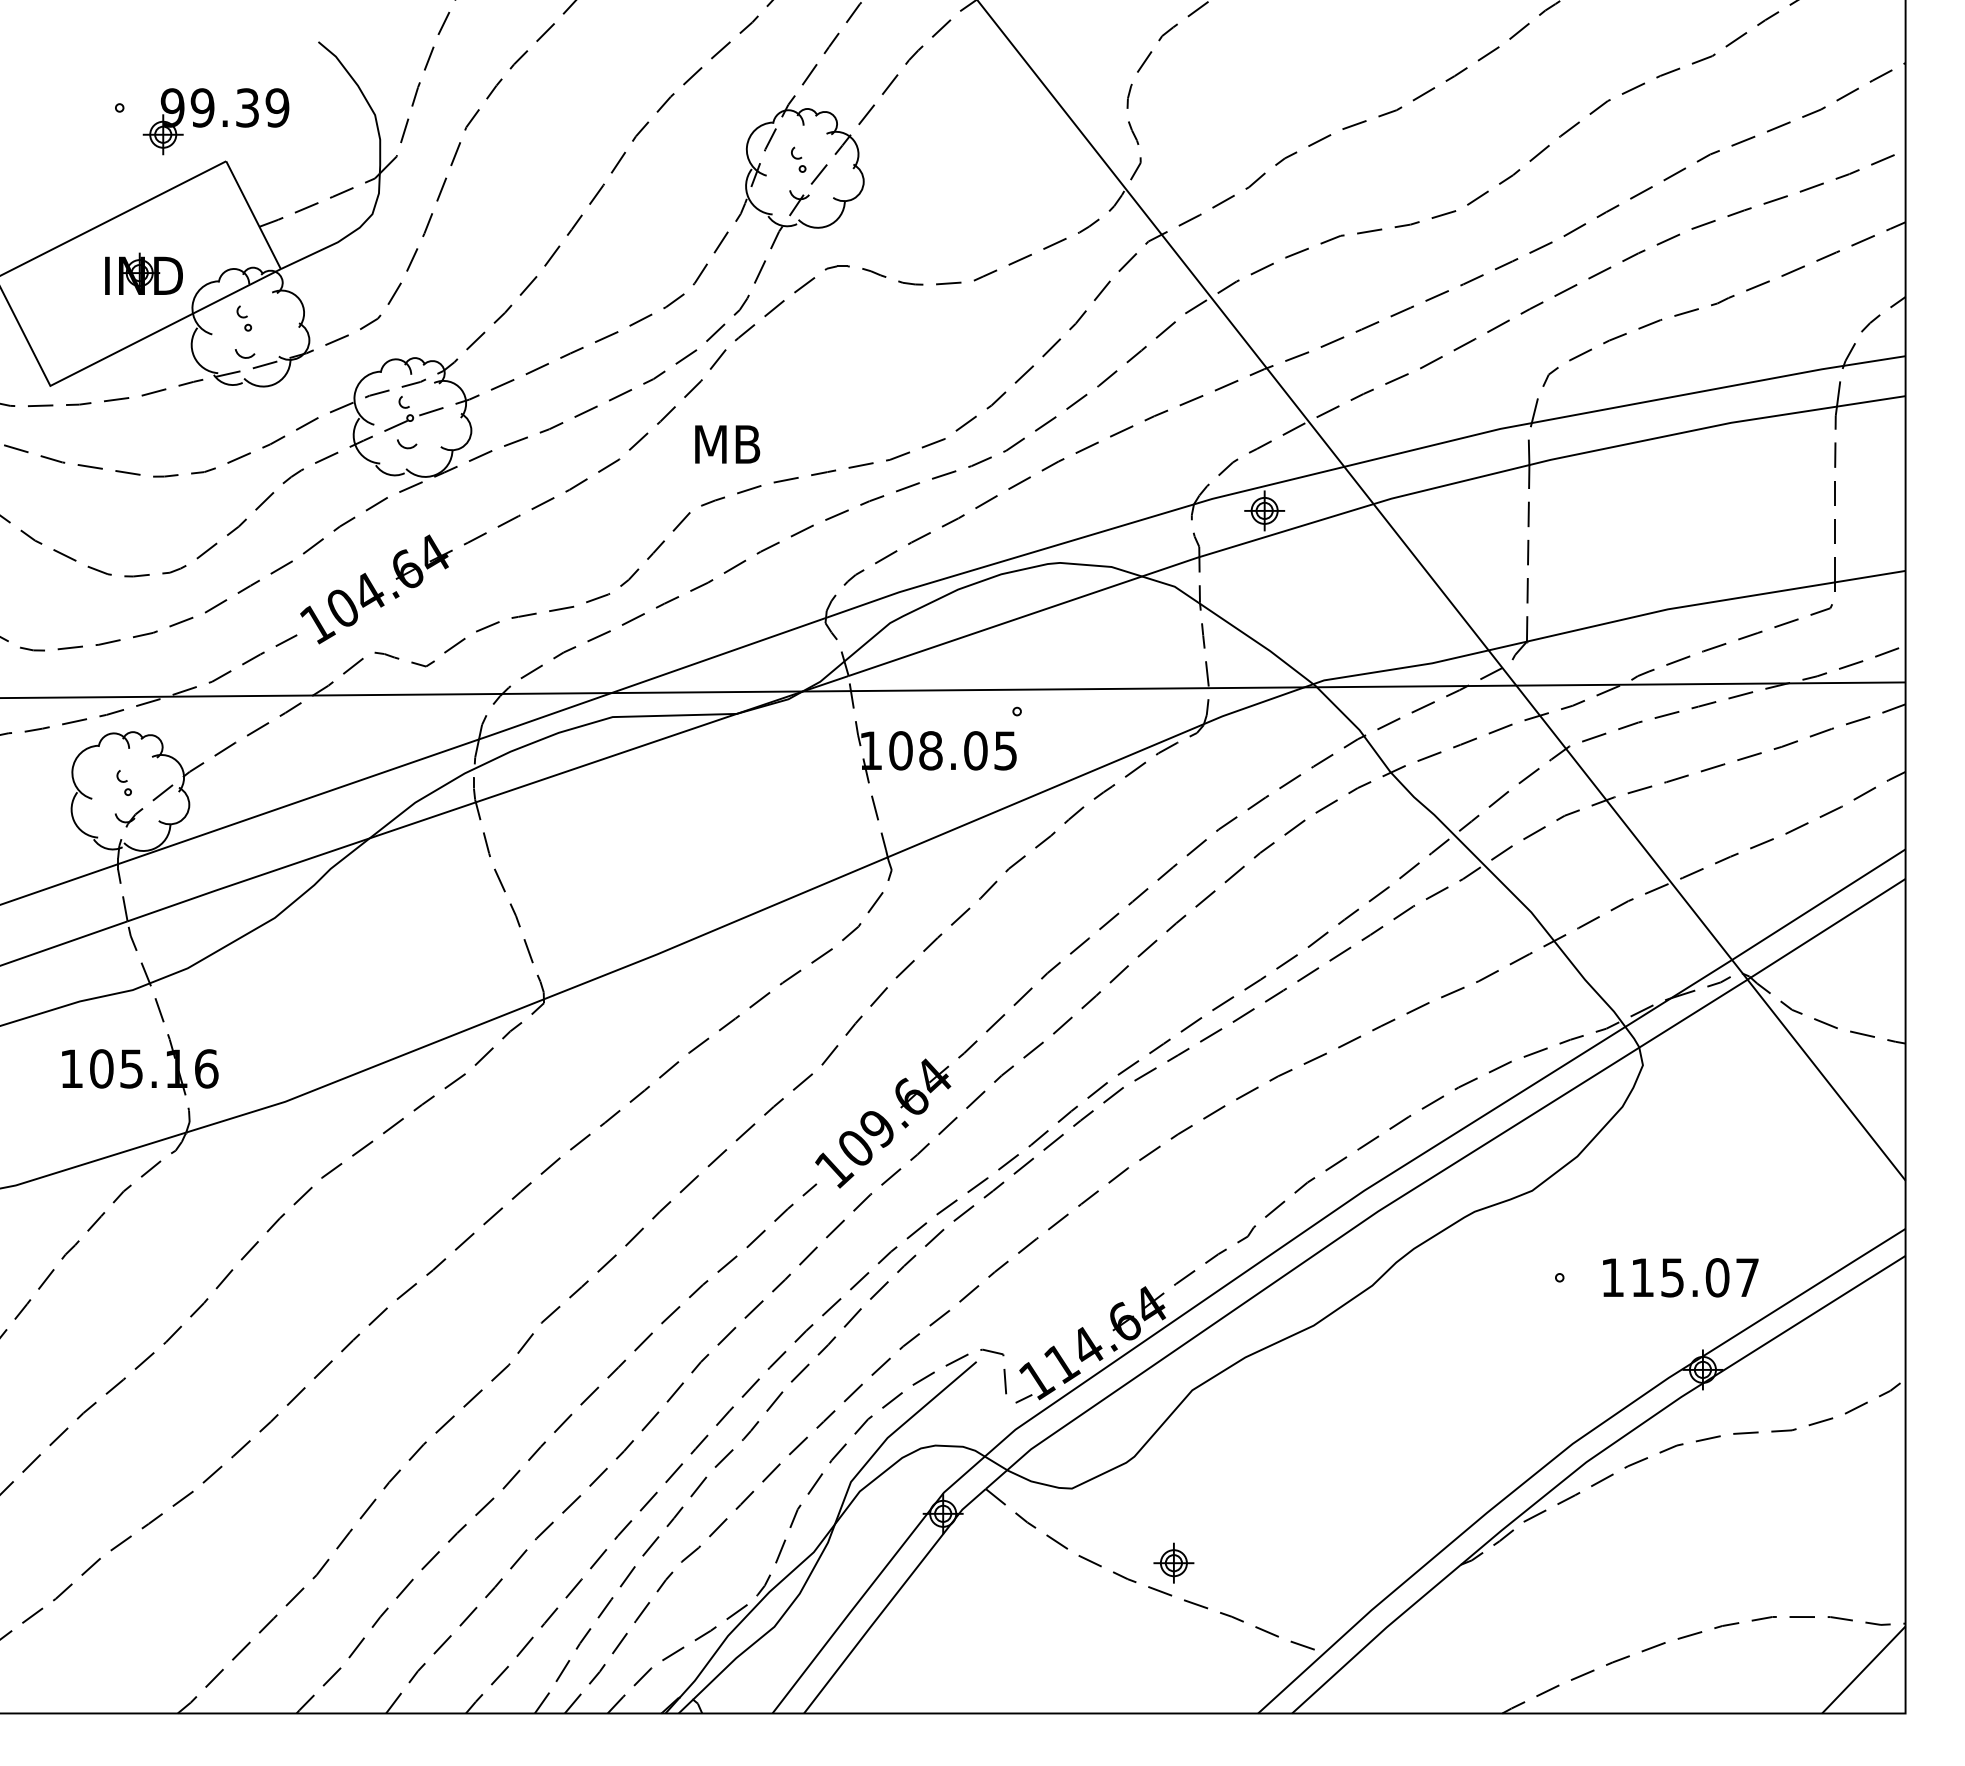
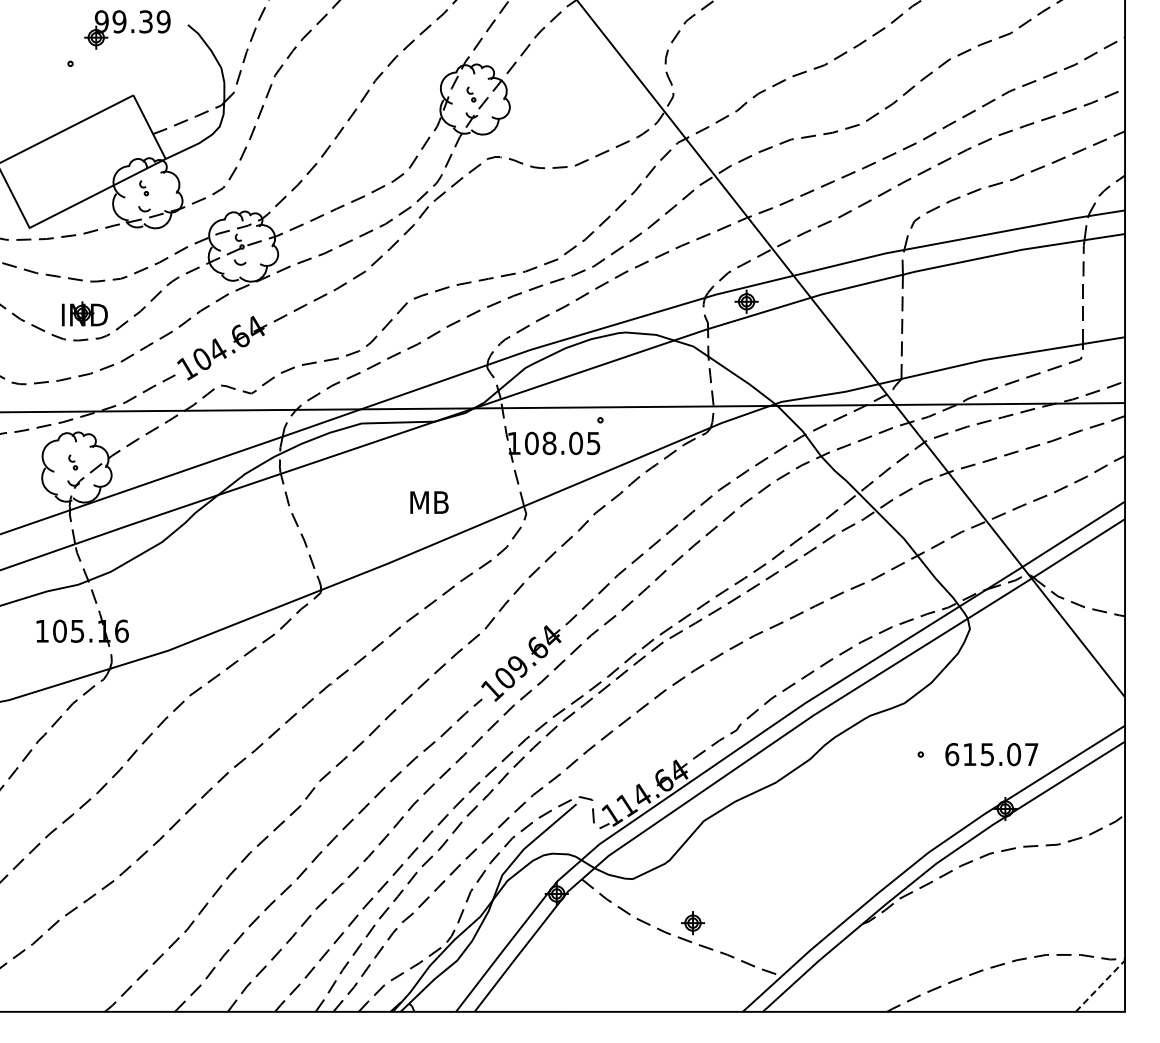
part: (216, 120) -> (127, 29), moved
part: (143, 273) -> (84, 313), moved
text: (727, 444) -> (429, 502), moved
text: (1613, 1277) -> (952, 754), 115.07 -> 615.07
line: (1864, 1670) -> (1100, 986), solid -> dashed

